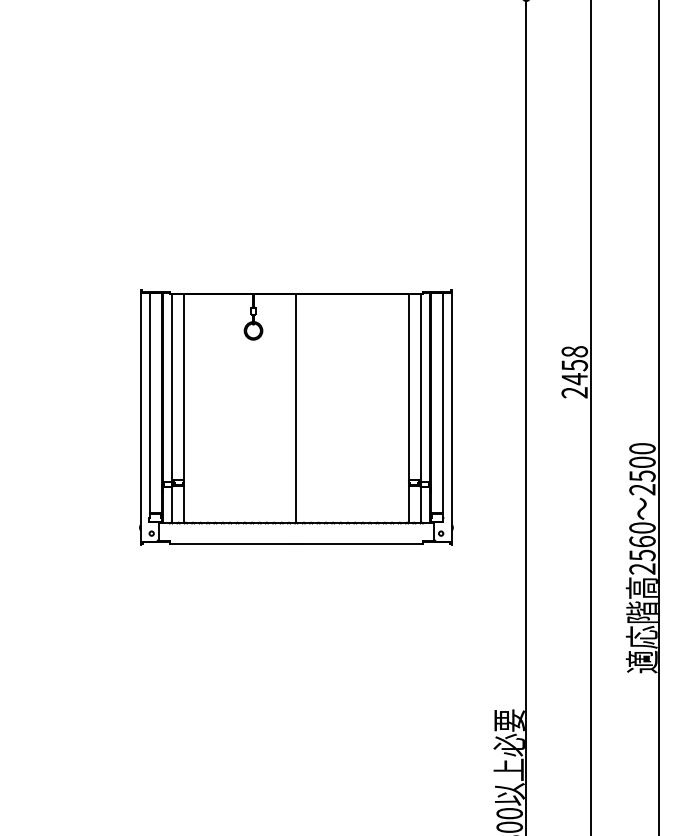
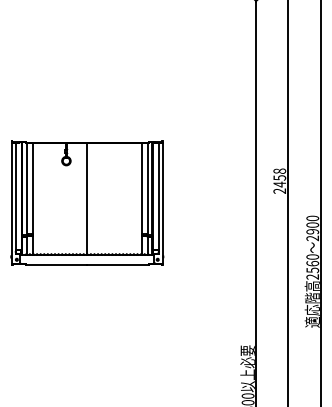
part: (296, 415) -> (87, 202), moved
text: (641, 475) -> (312, 231), 2500 -> 2900

